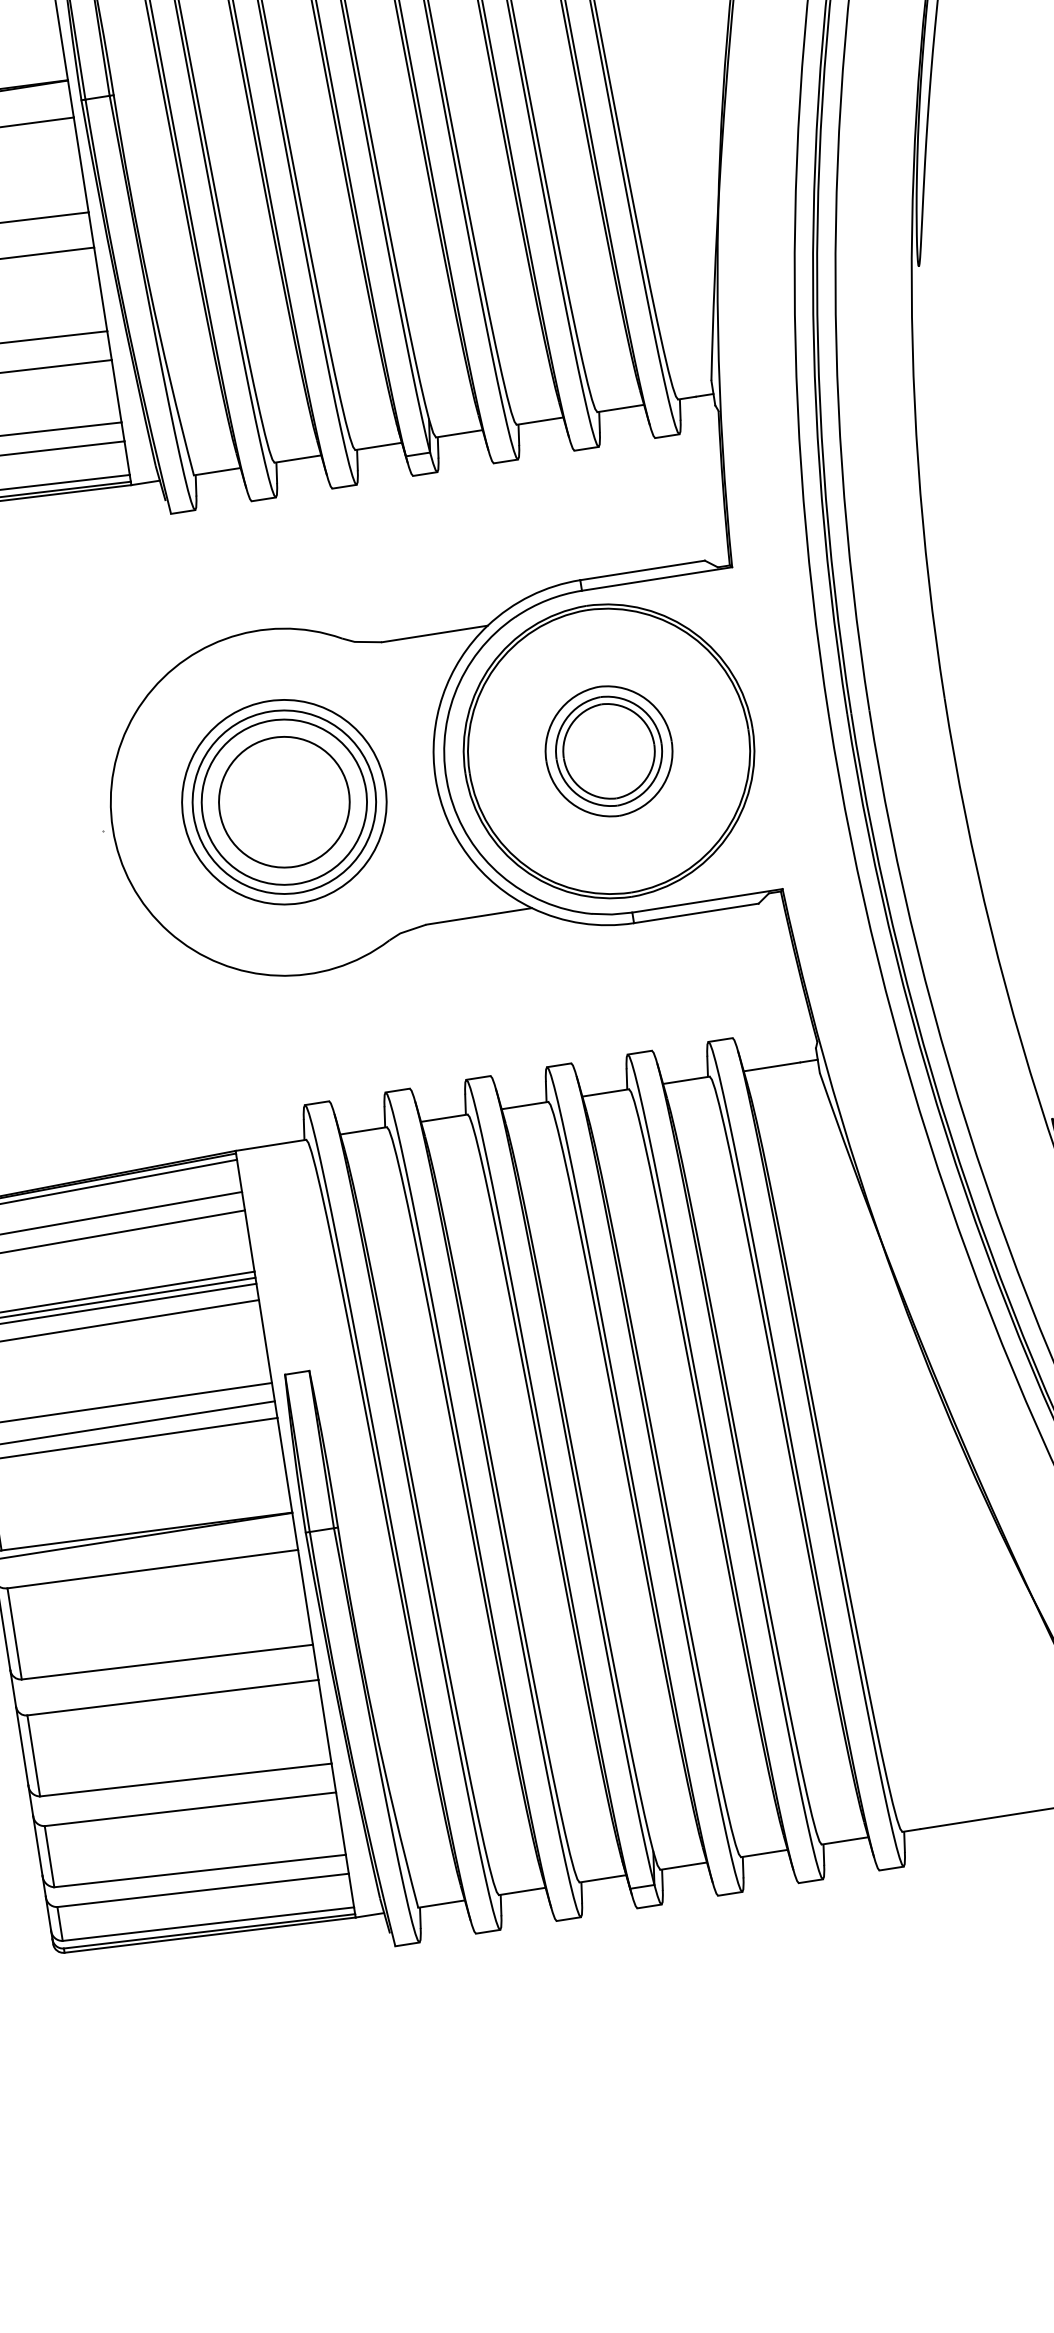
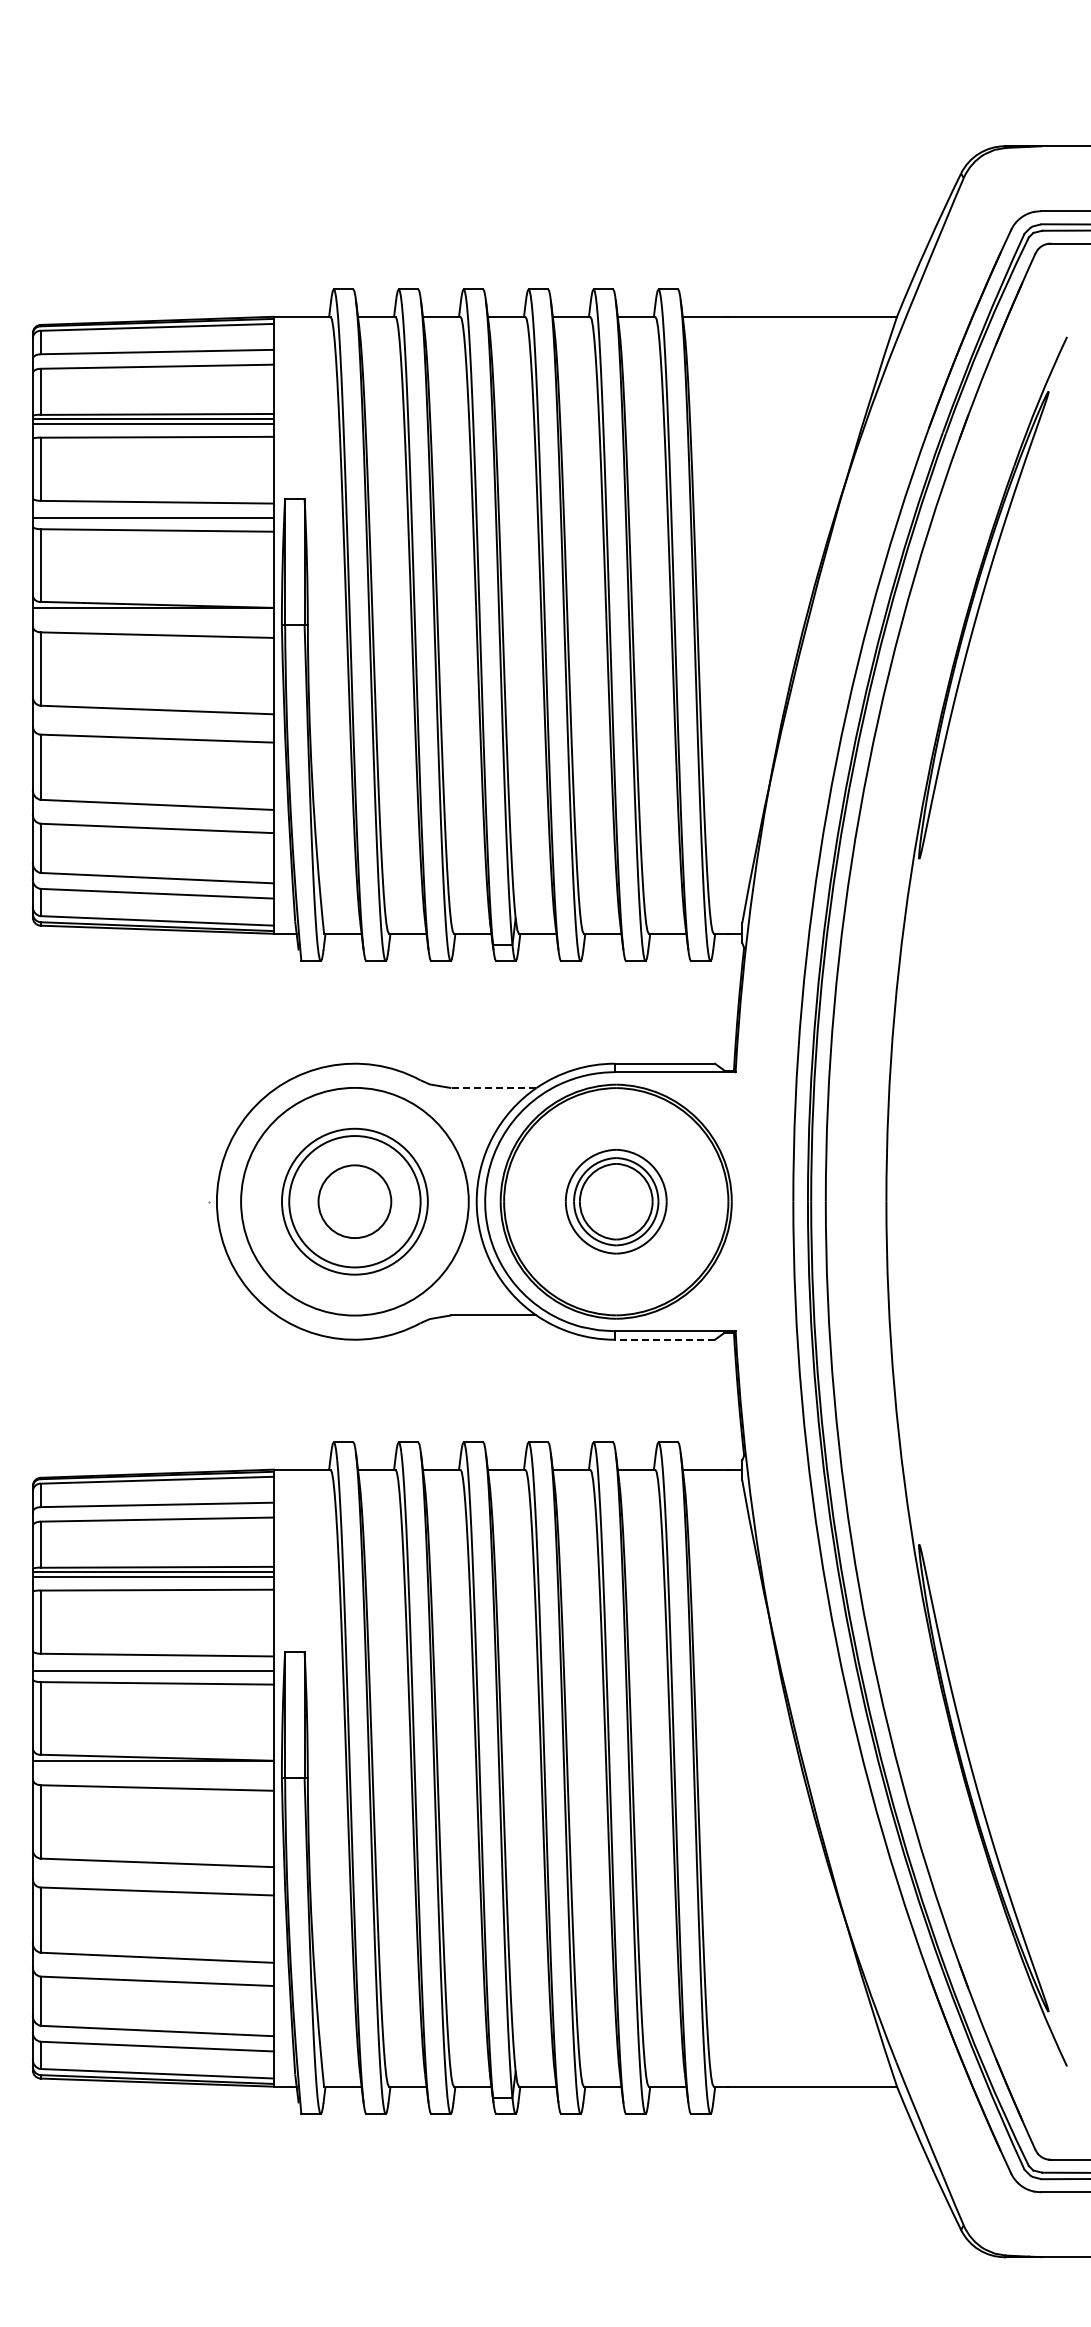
line: (434, 634) -> (493, 1088), solid -> dashed
circle: (283, 802) -> (354, 1201), size x0.7
circle: (283, 802) -> (354, 1201), size x1.4
line: (695, 913) -> (664, 1339), solid -> dashed

